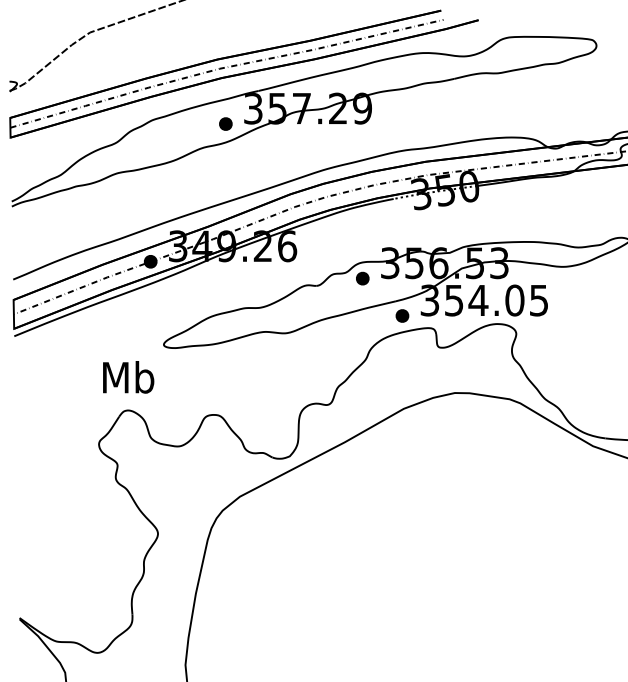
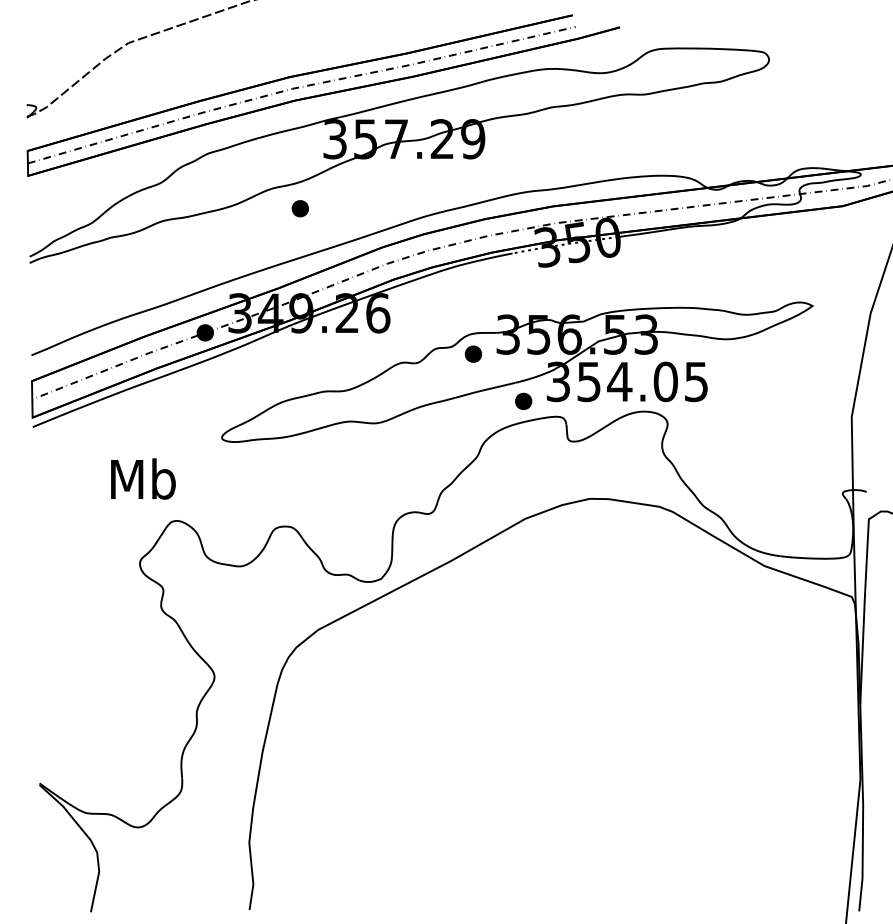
part: (225, 123) -> (299, 208), moved
text: (128, 376) -> (143, 478), moved

